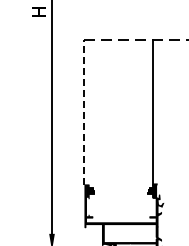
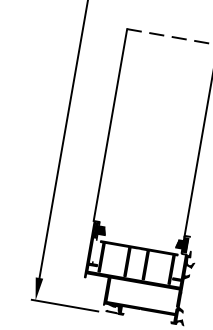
line: (84, 112) -> (110, 124), dashed -> solid
fill: (121, 210) -> (136, 263), added

